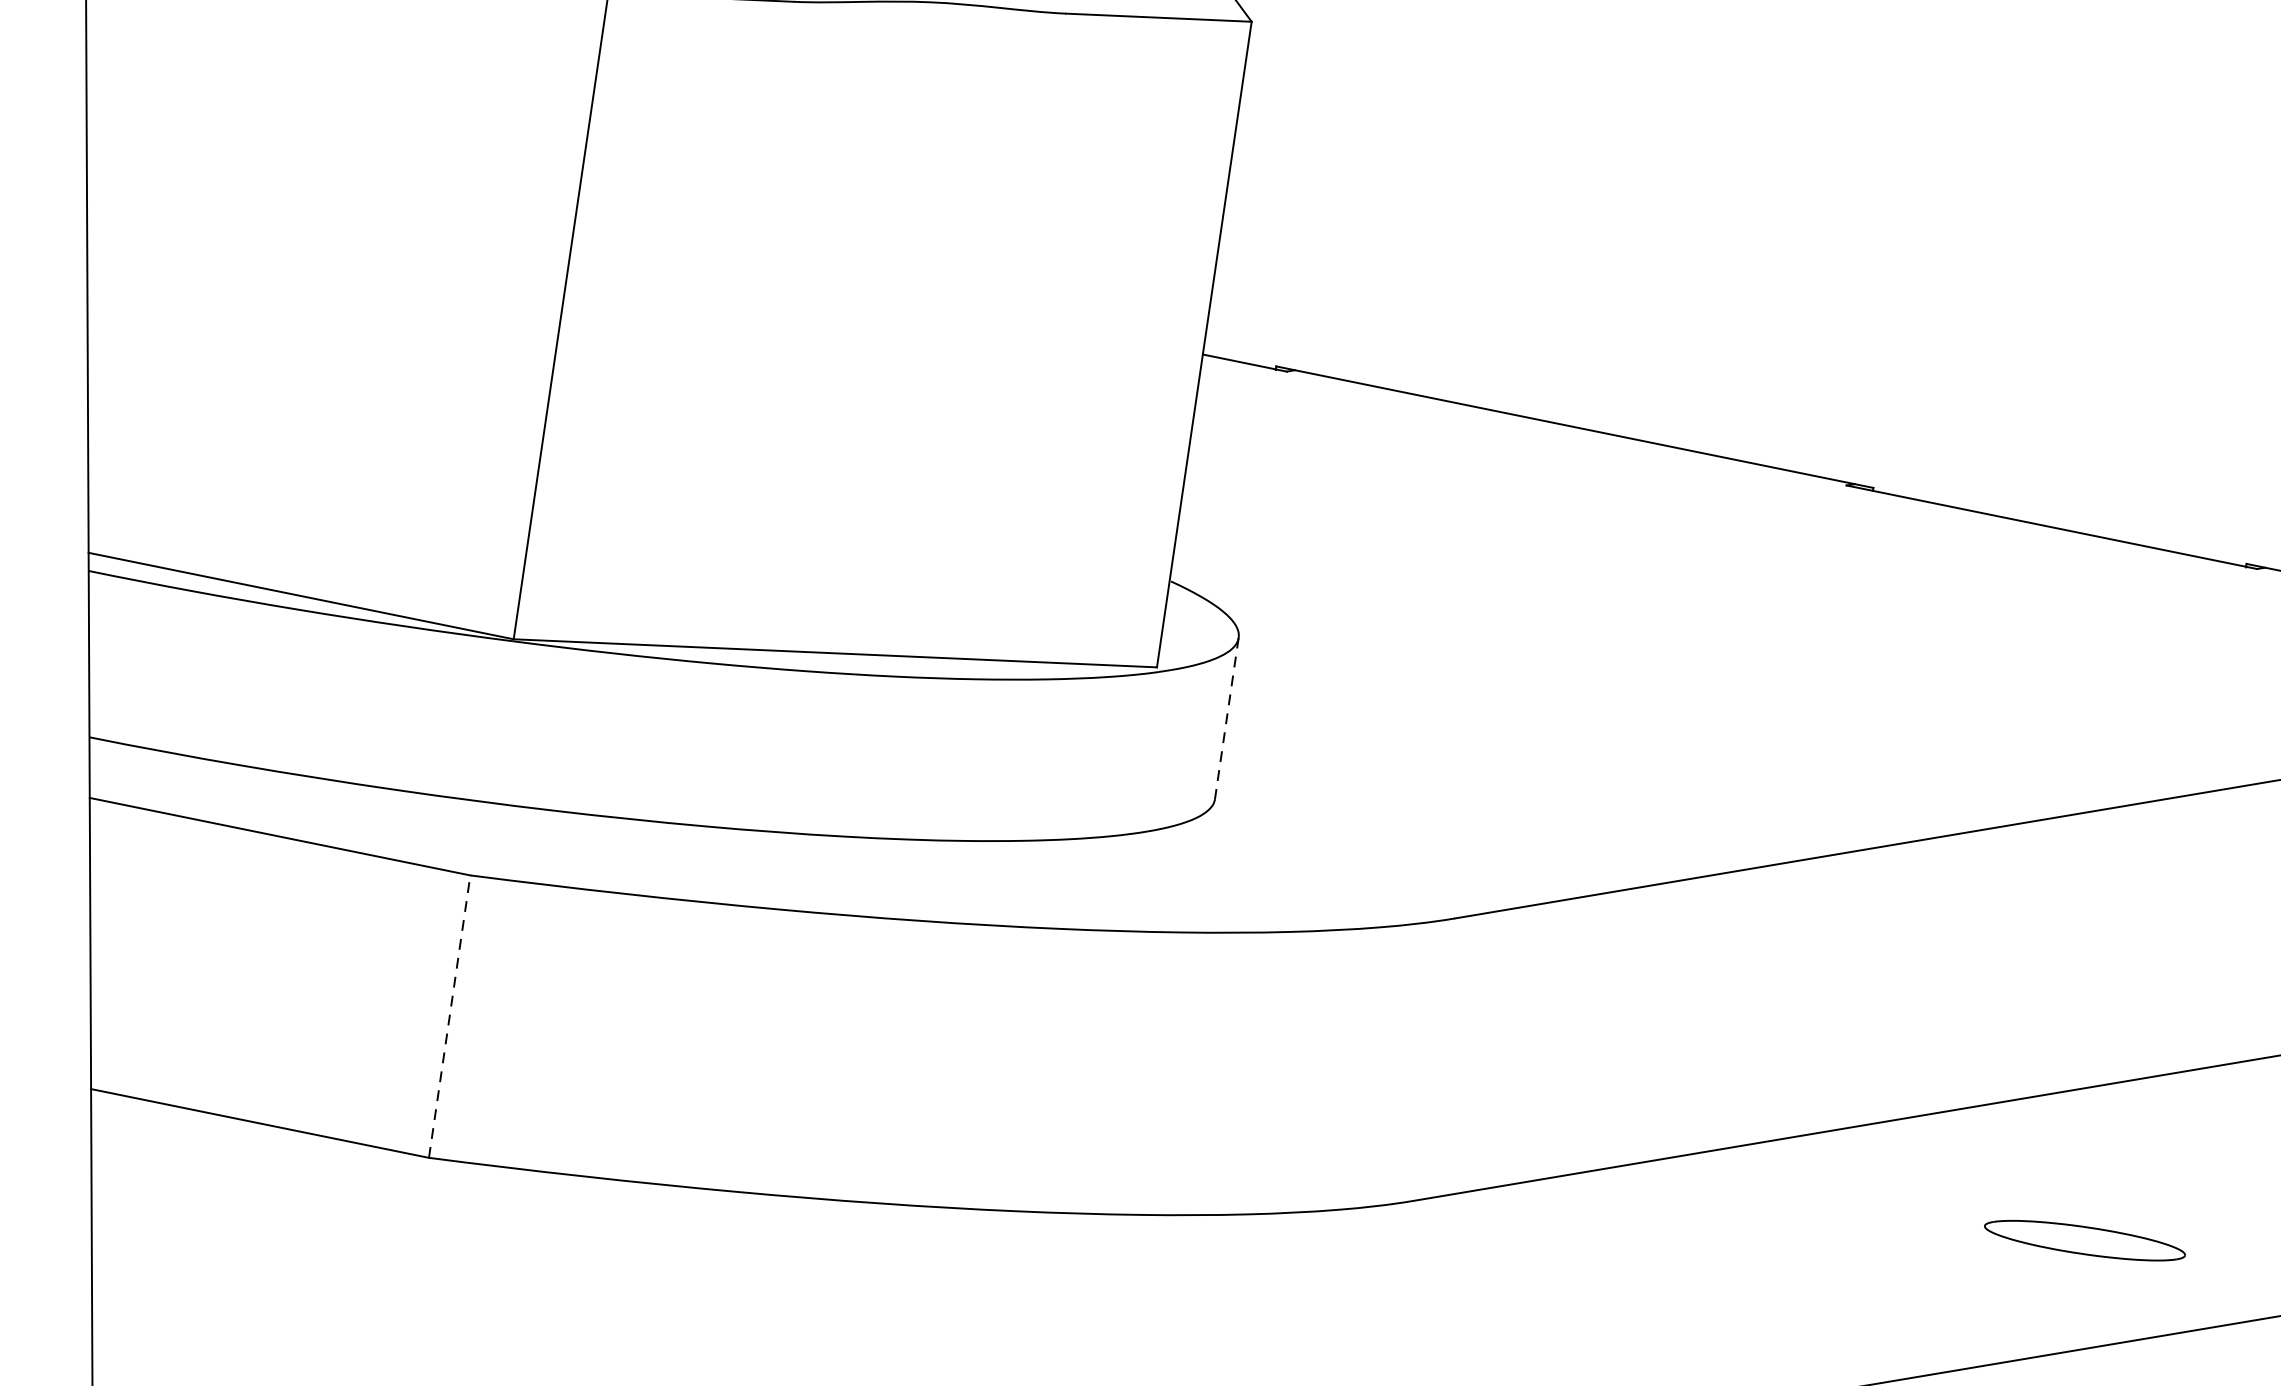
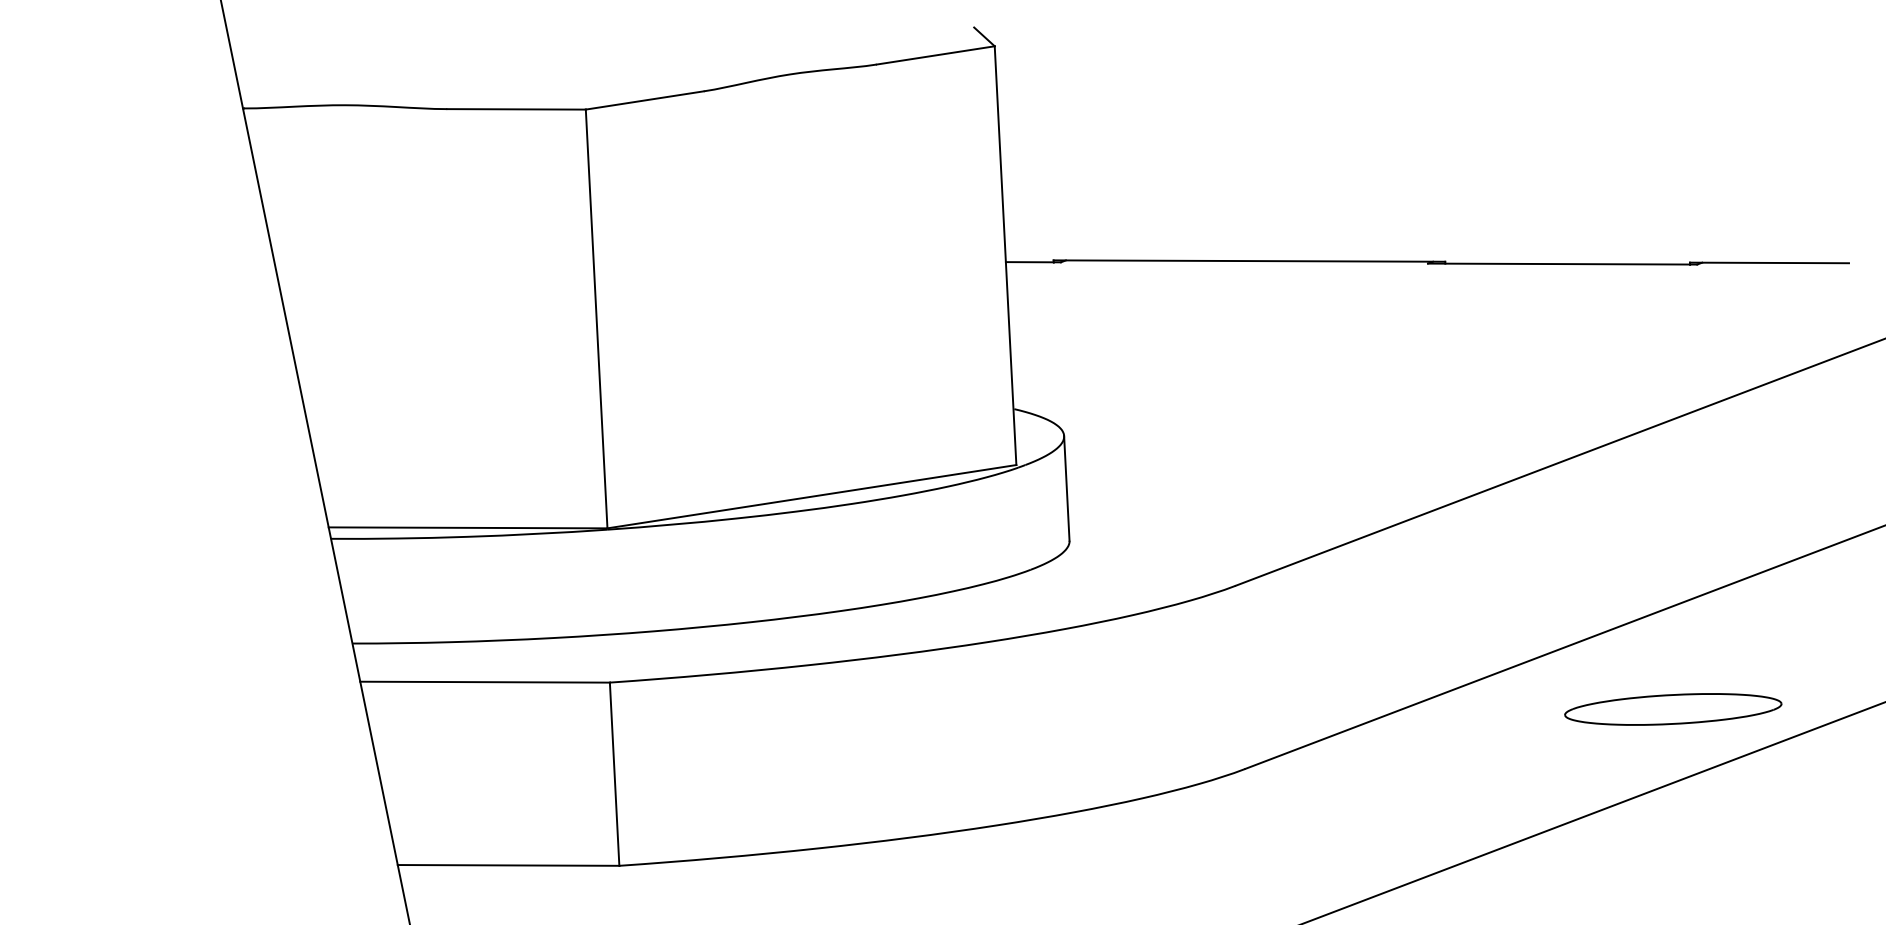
line: (1226, 718) -> (1066, 488), dashed -> solid
line: (449, 1017) -> (614, 774), dashed -> solid
part: (2085, 1240) -> (1673, 709), size x1.67

